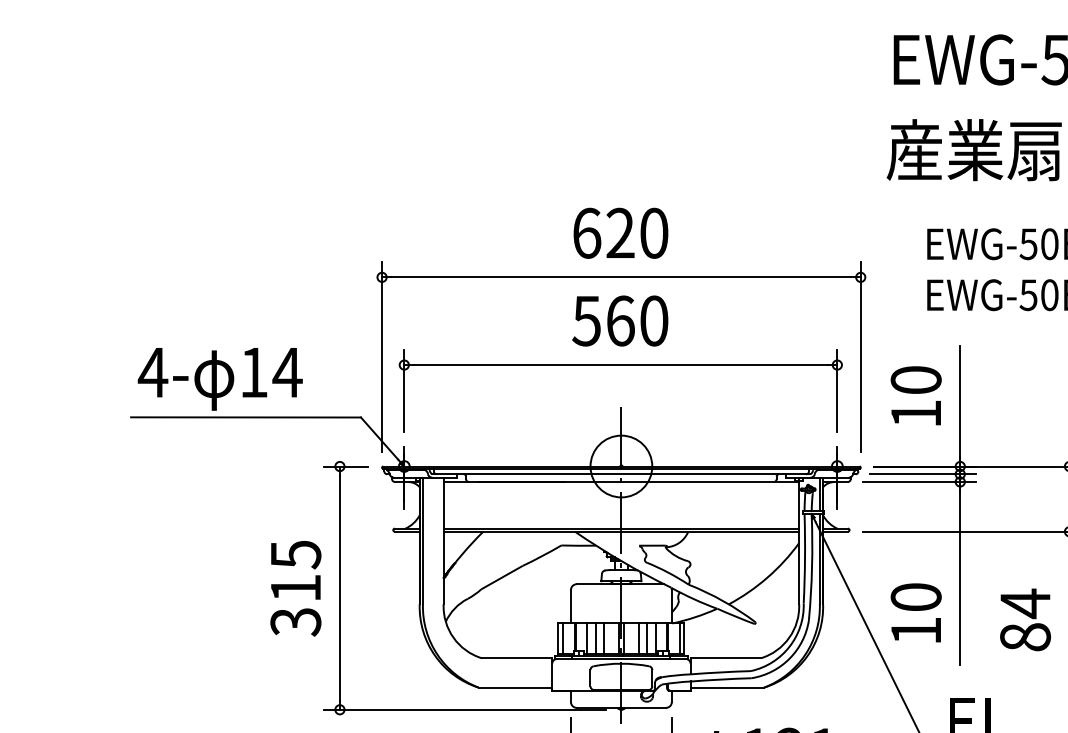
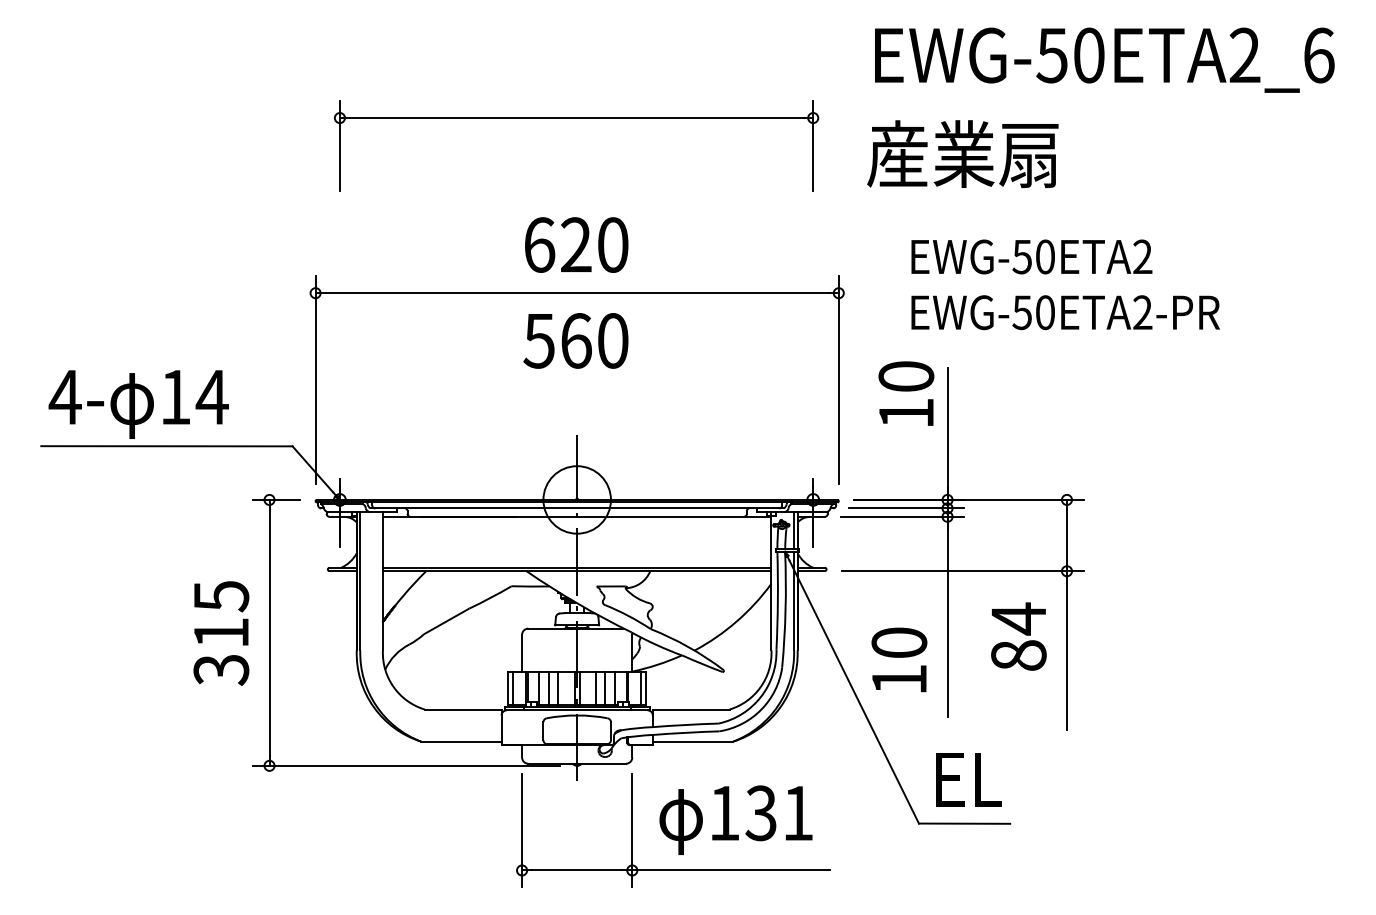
part: (620, 365) -> (576, 118), moved
text: (916, 395) -> (906, 393), moved
text: (1025, 619) -> (1018, 636), moved

